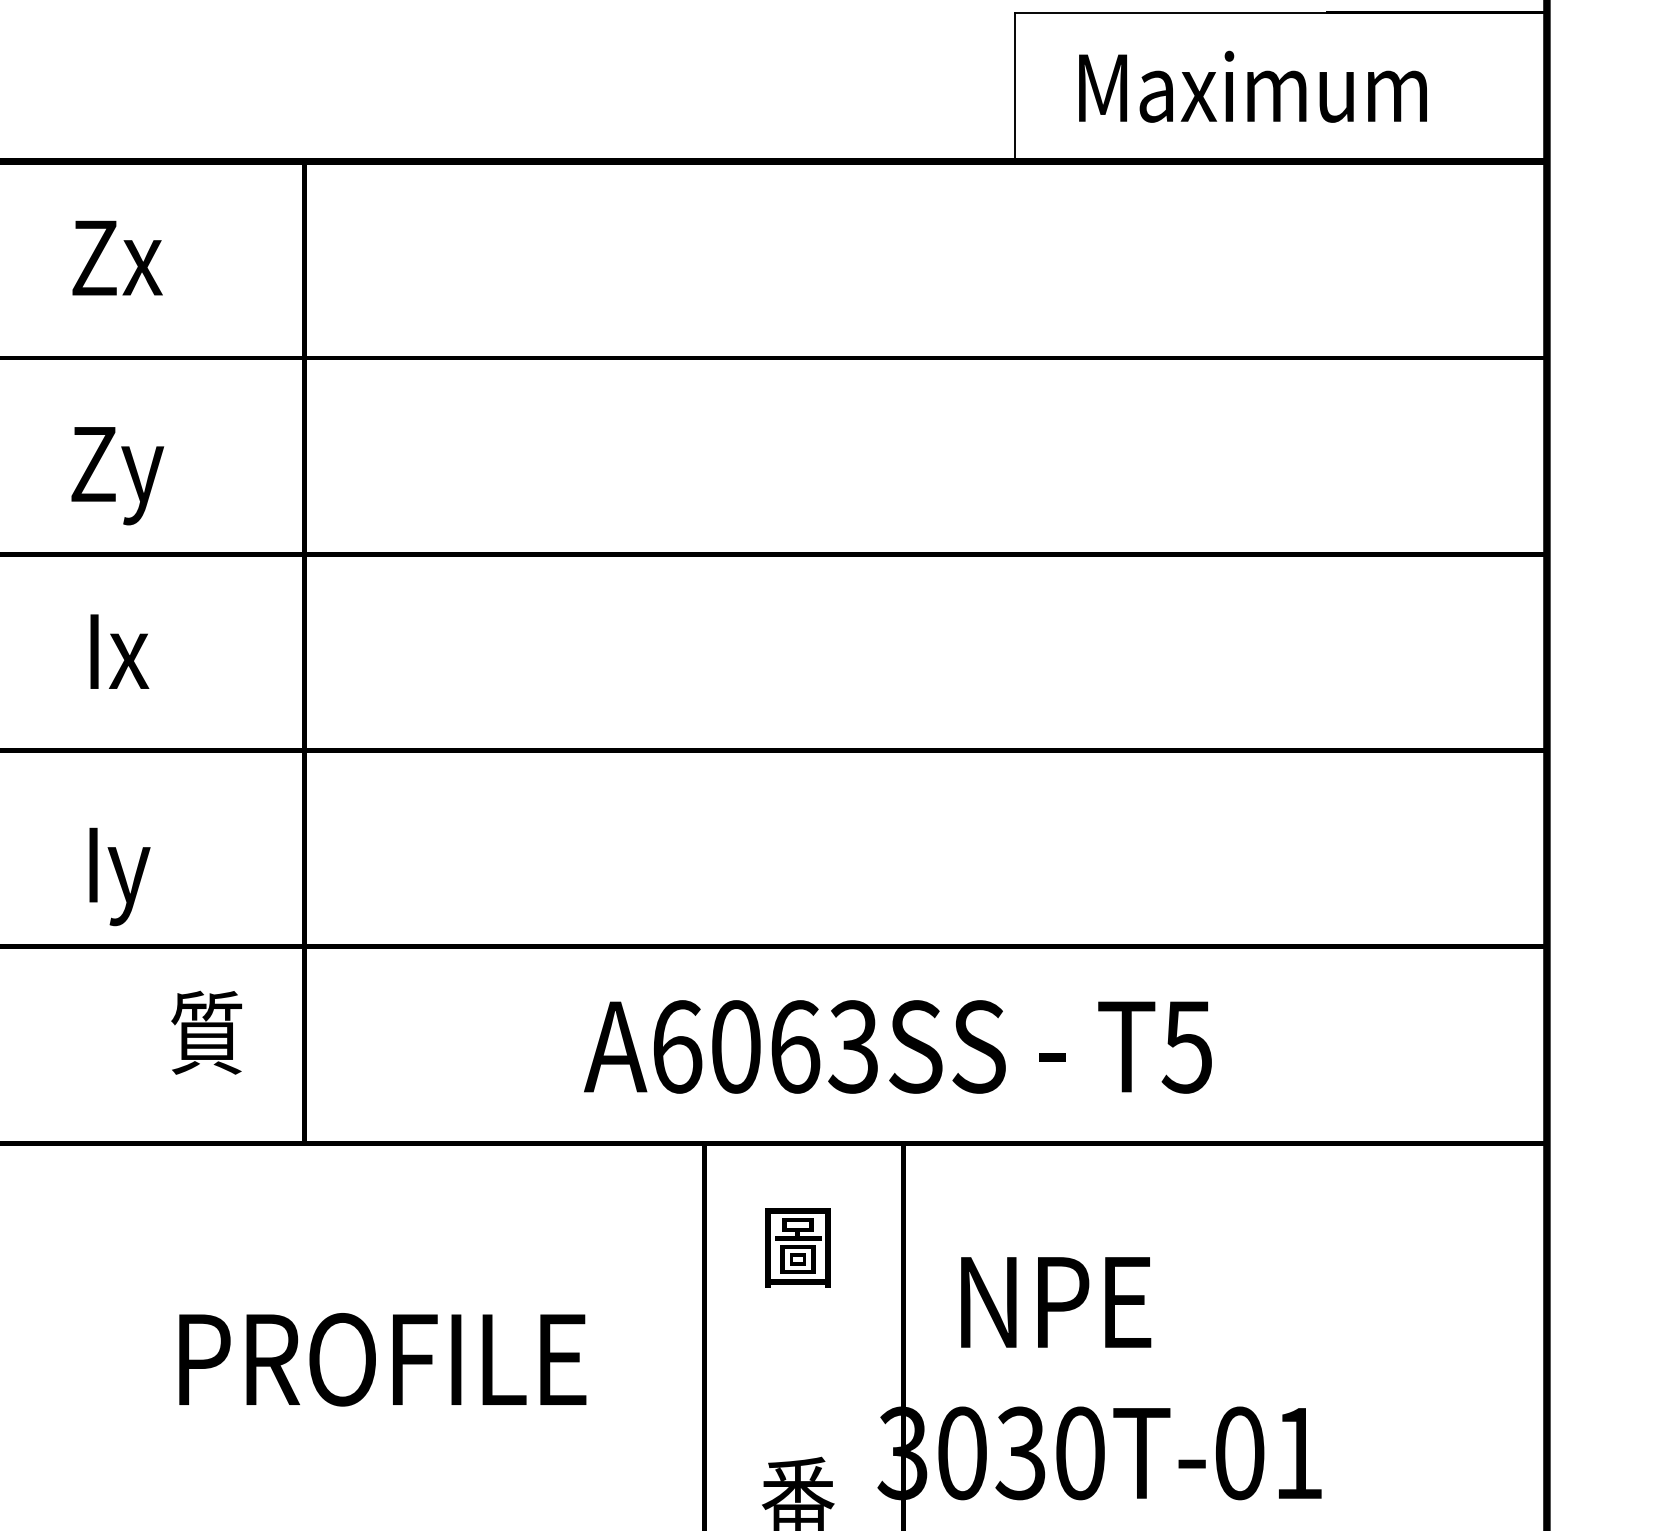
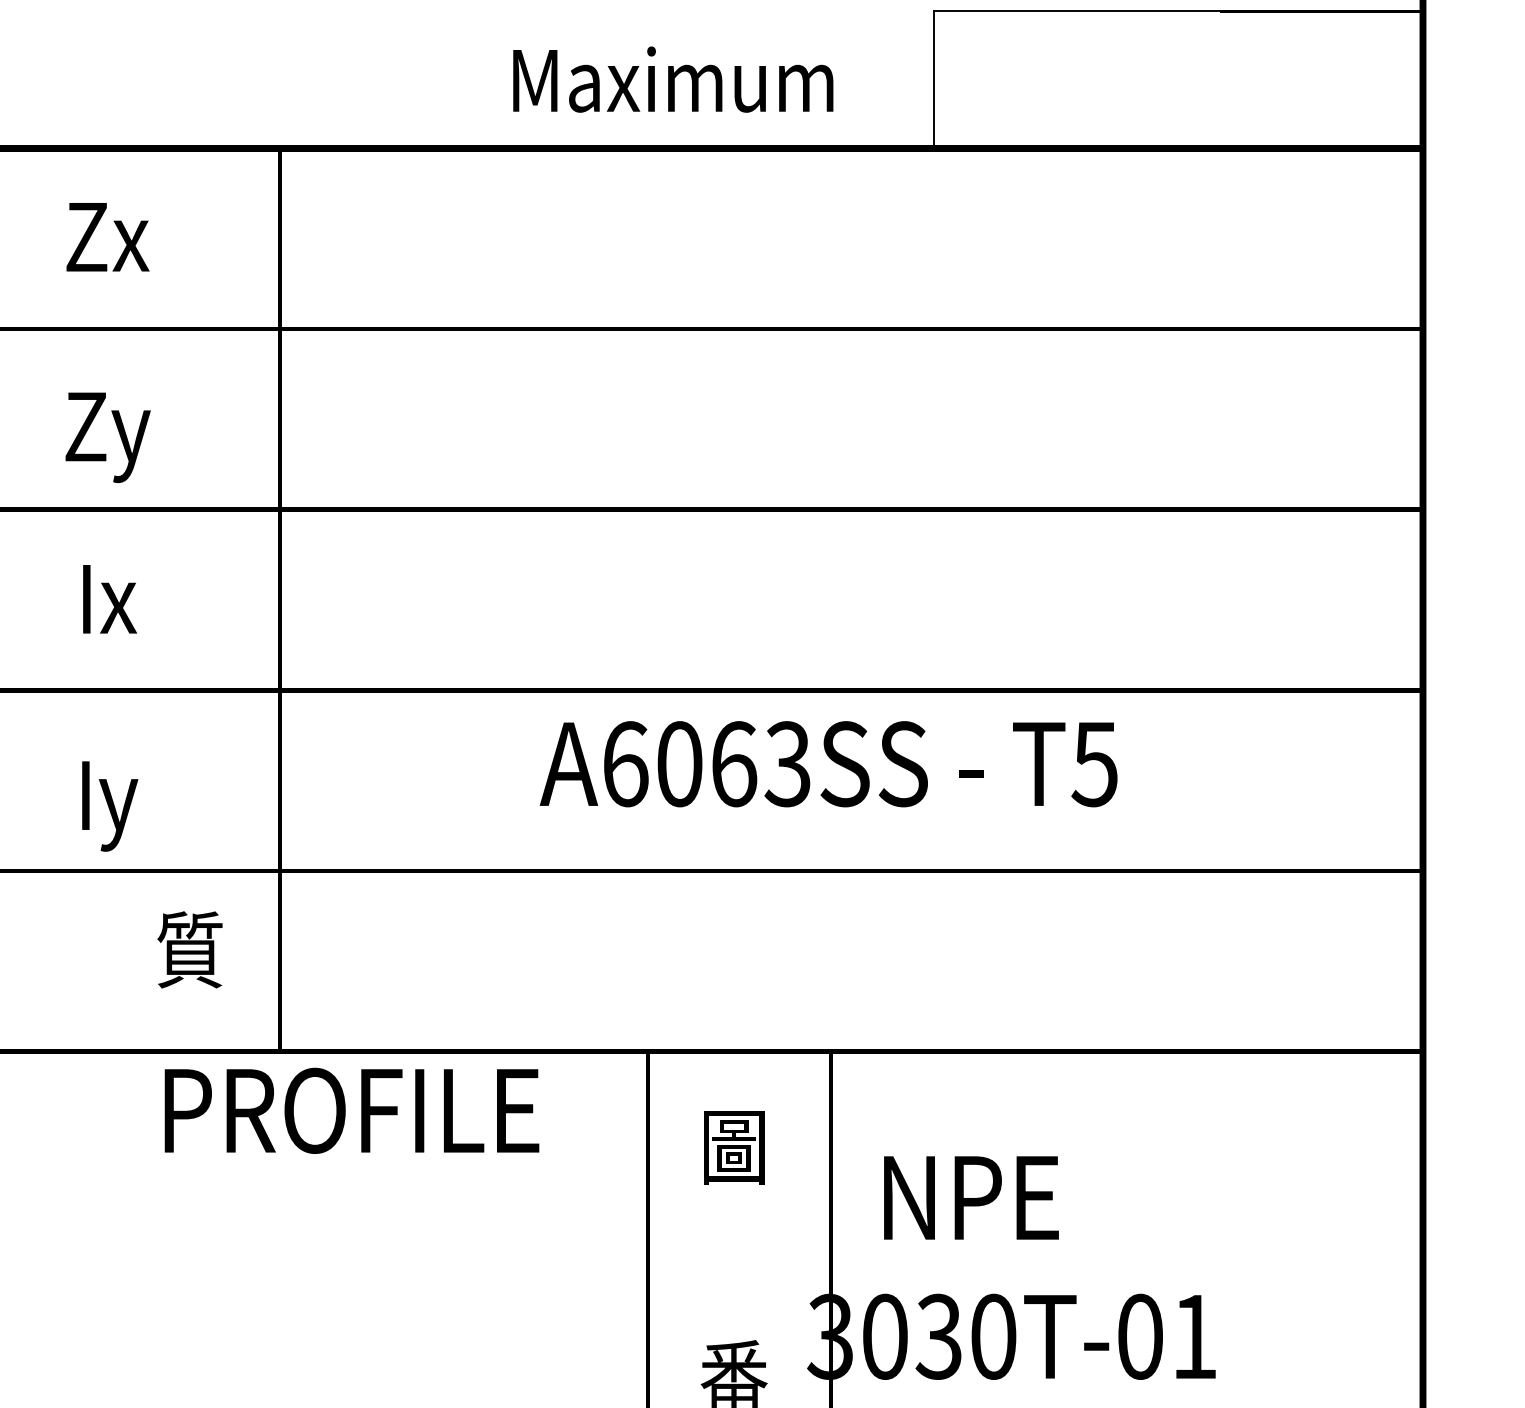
text: (1252, 86) -> (672, 79), moved
text: (897, 1046) -> (828, 763), moved
text: (382, 1359) -> (351, 1110), moved

